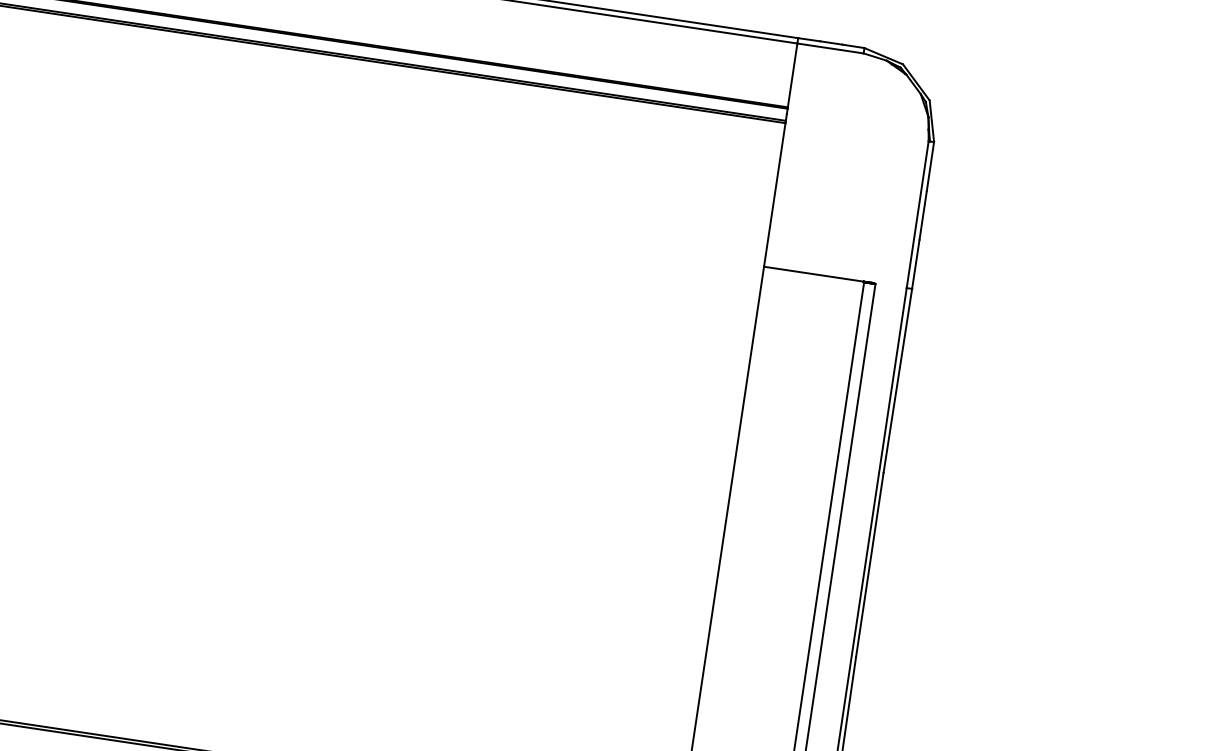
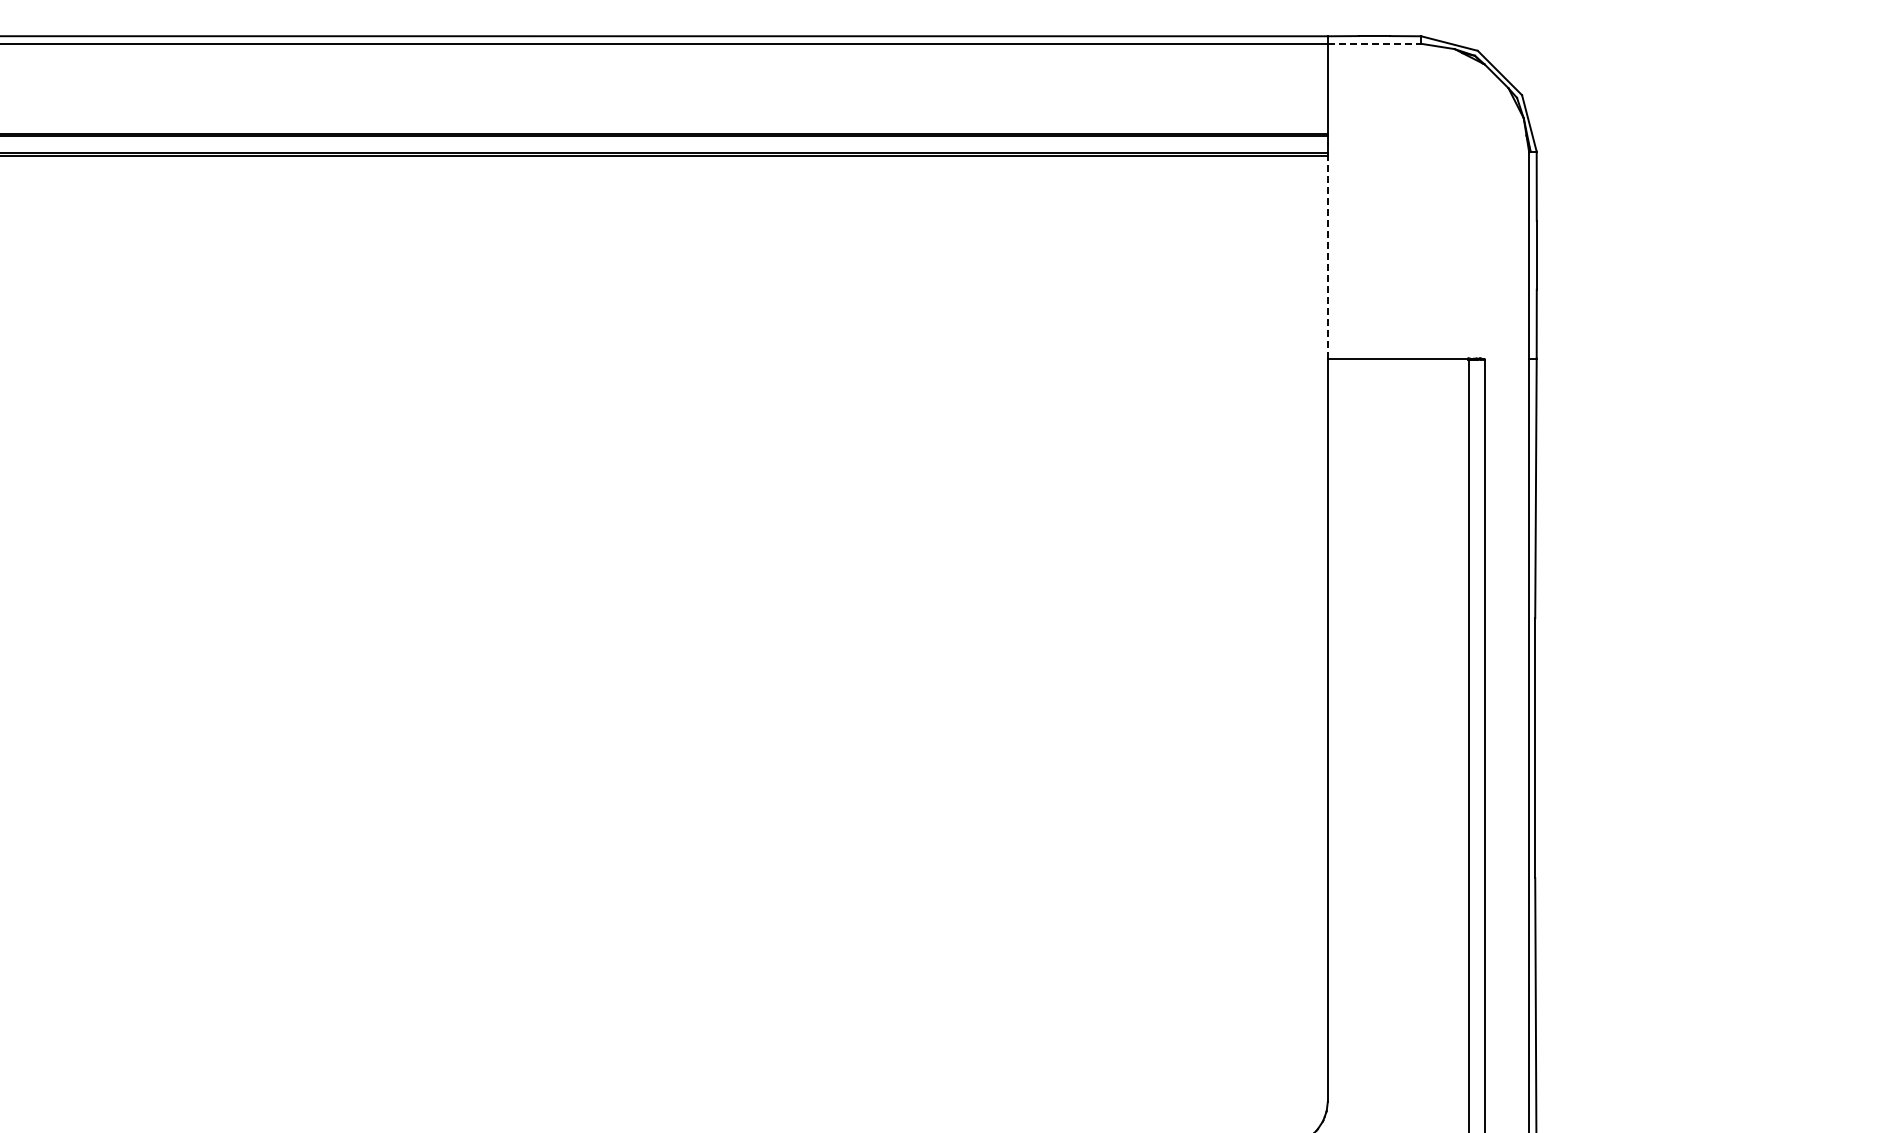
line: (830, 48) -> (1374, 43), solid -> dashed
line: (774, 194) -> (1327, 256), solid -> dashed

